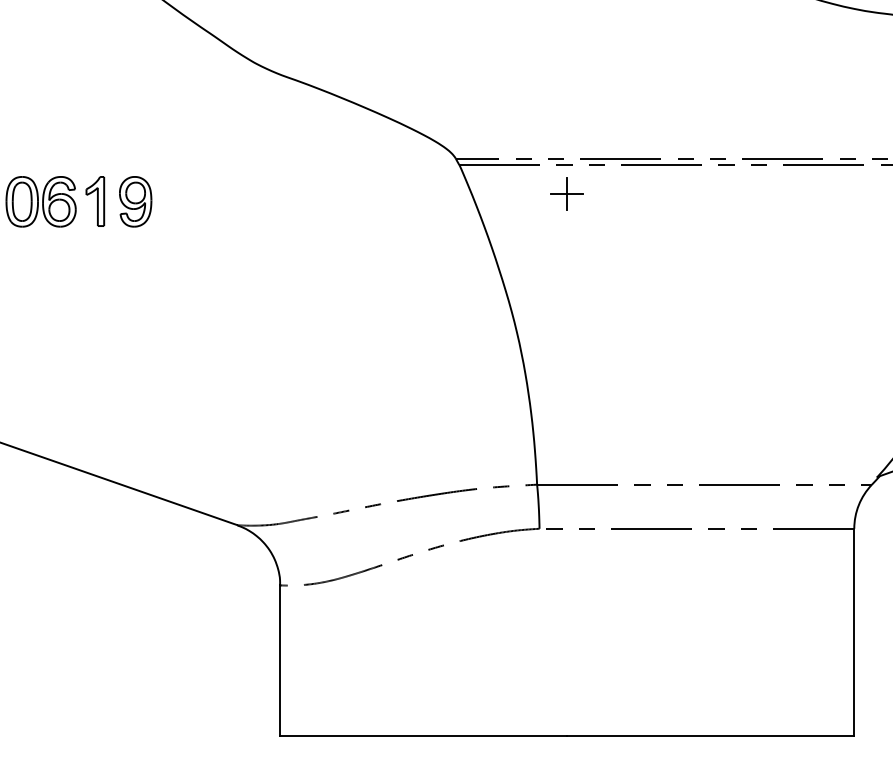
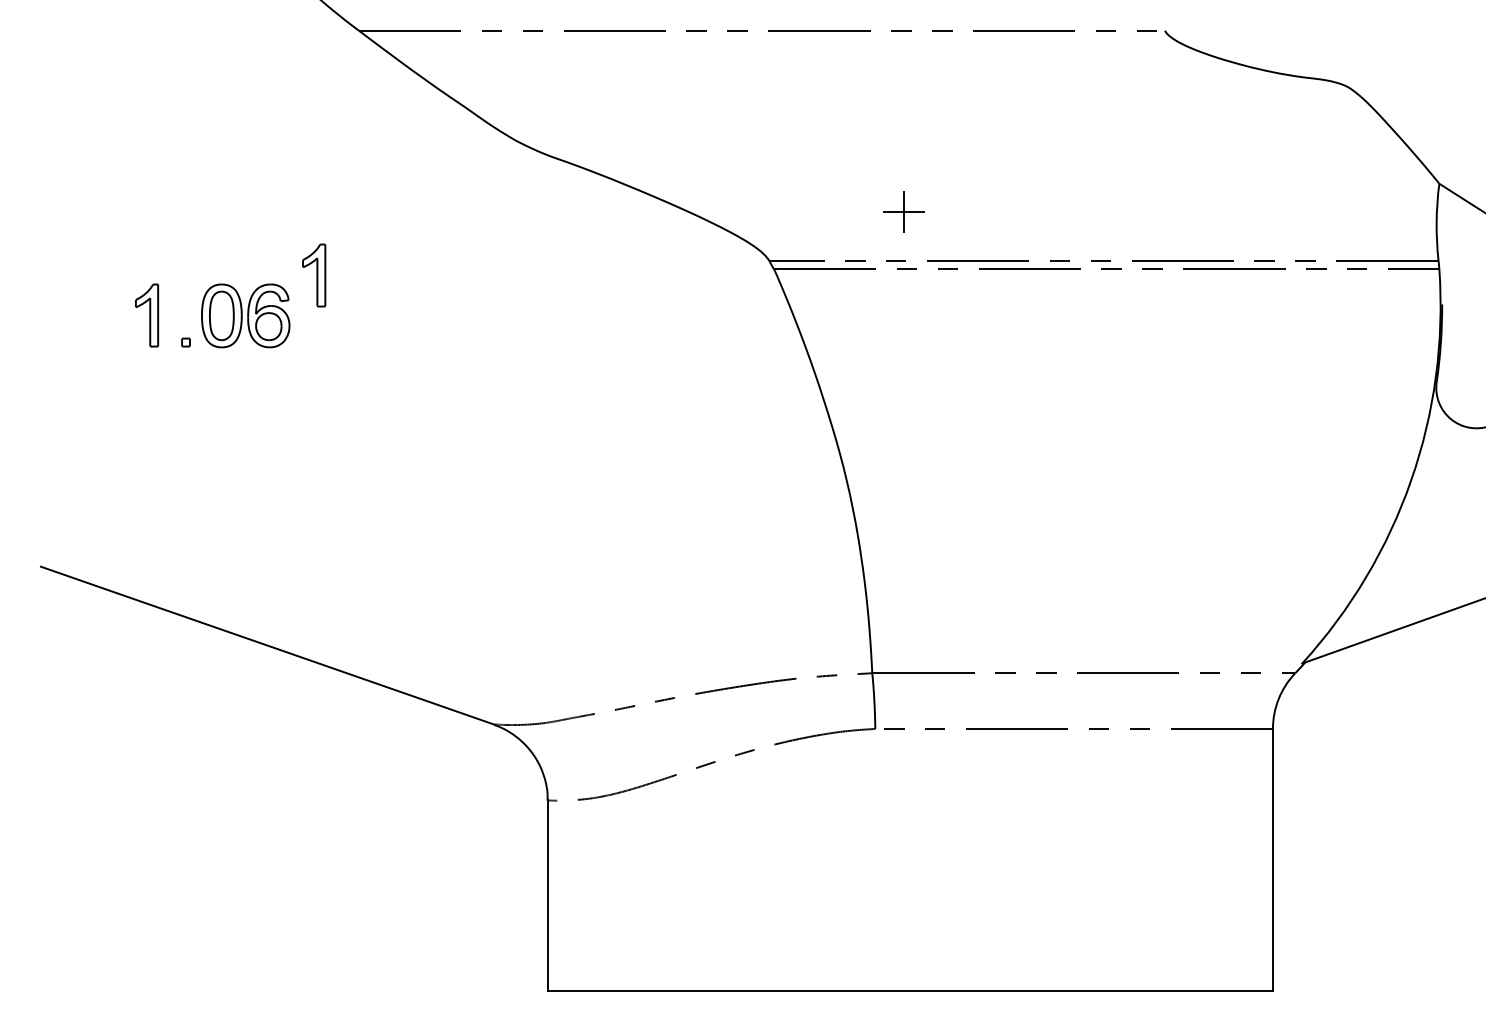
part: (566, 193) -> (903, 211), moved
part: (95, 201) -> (314, 275), moved
part: (135, 201) -> (364, 315), removed

